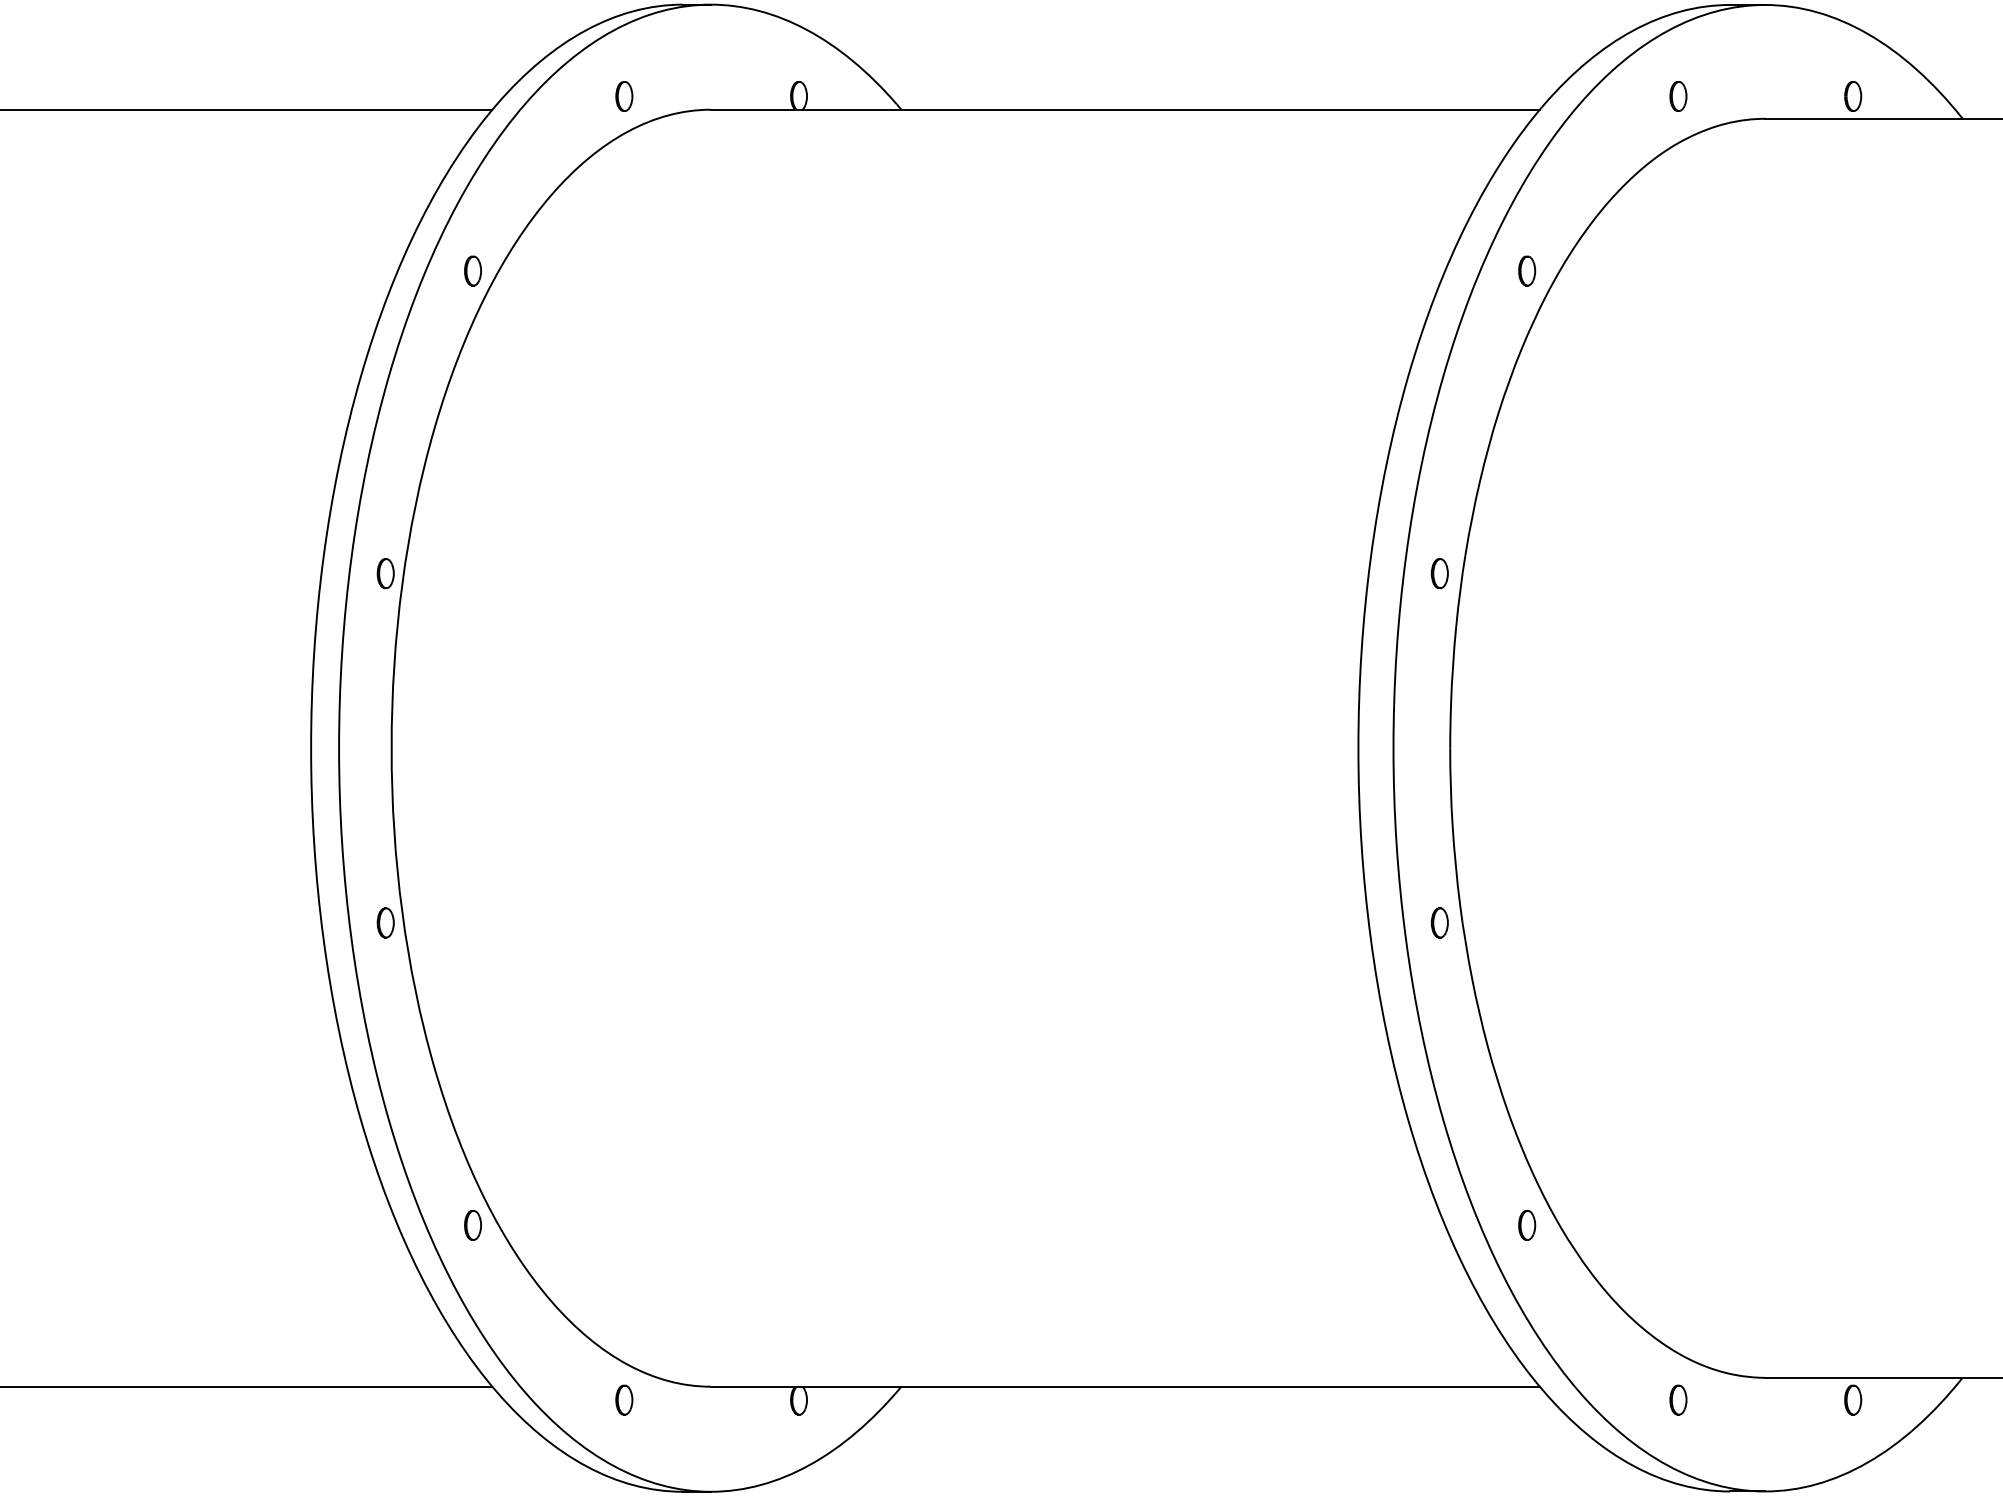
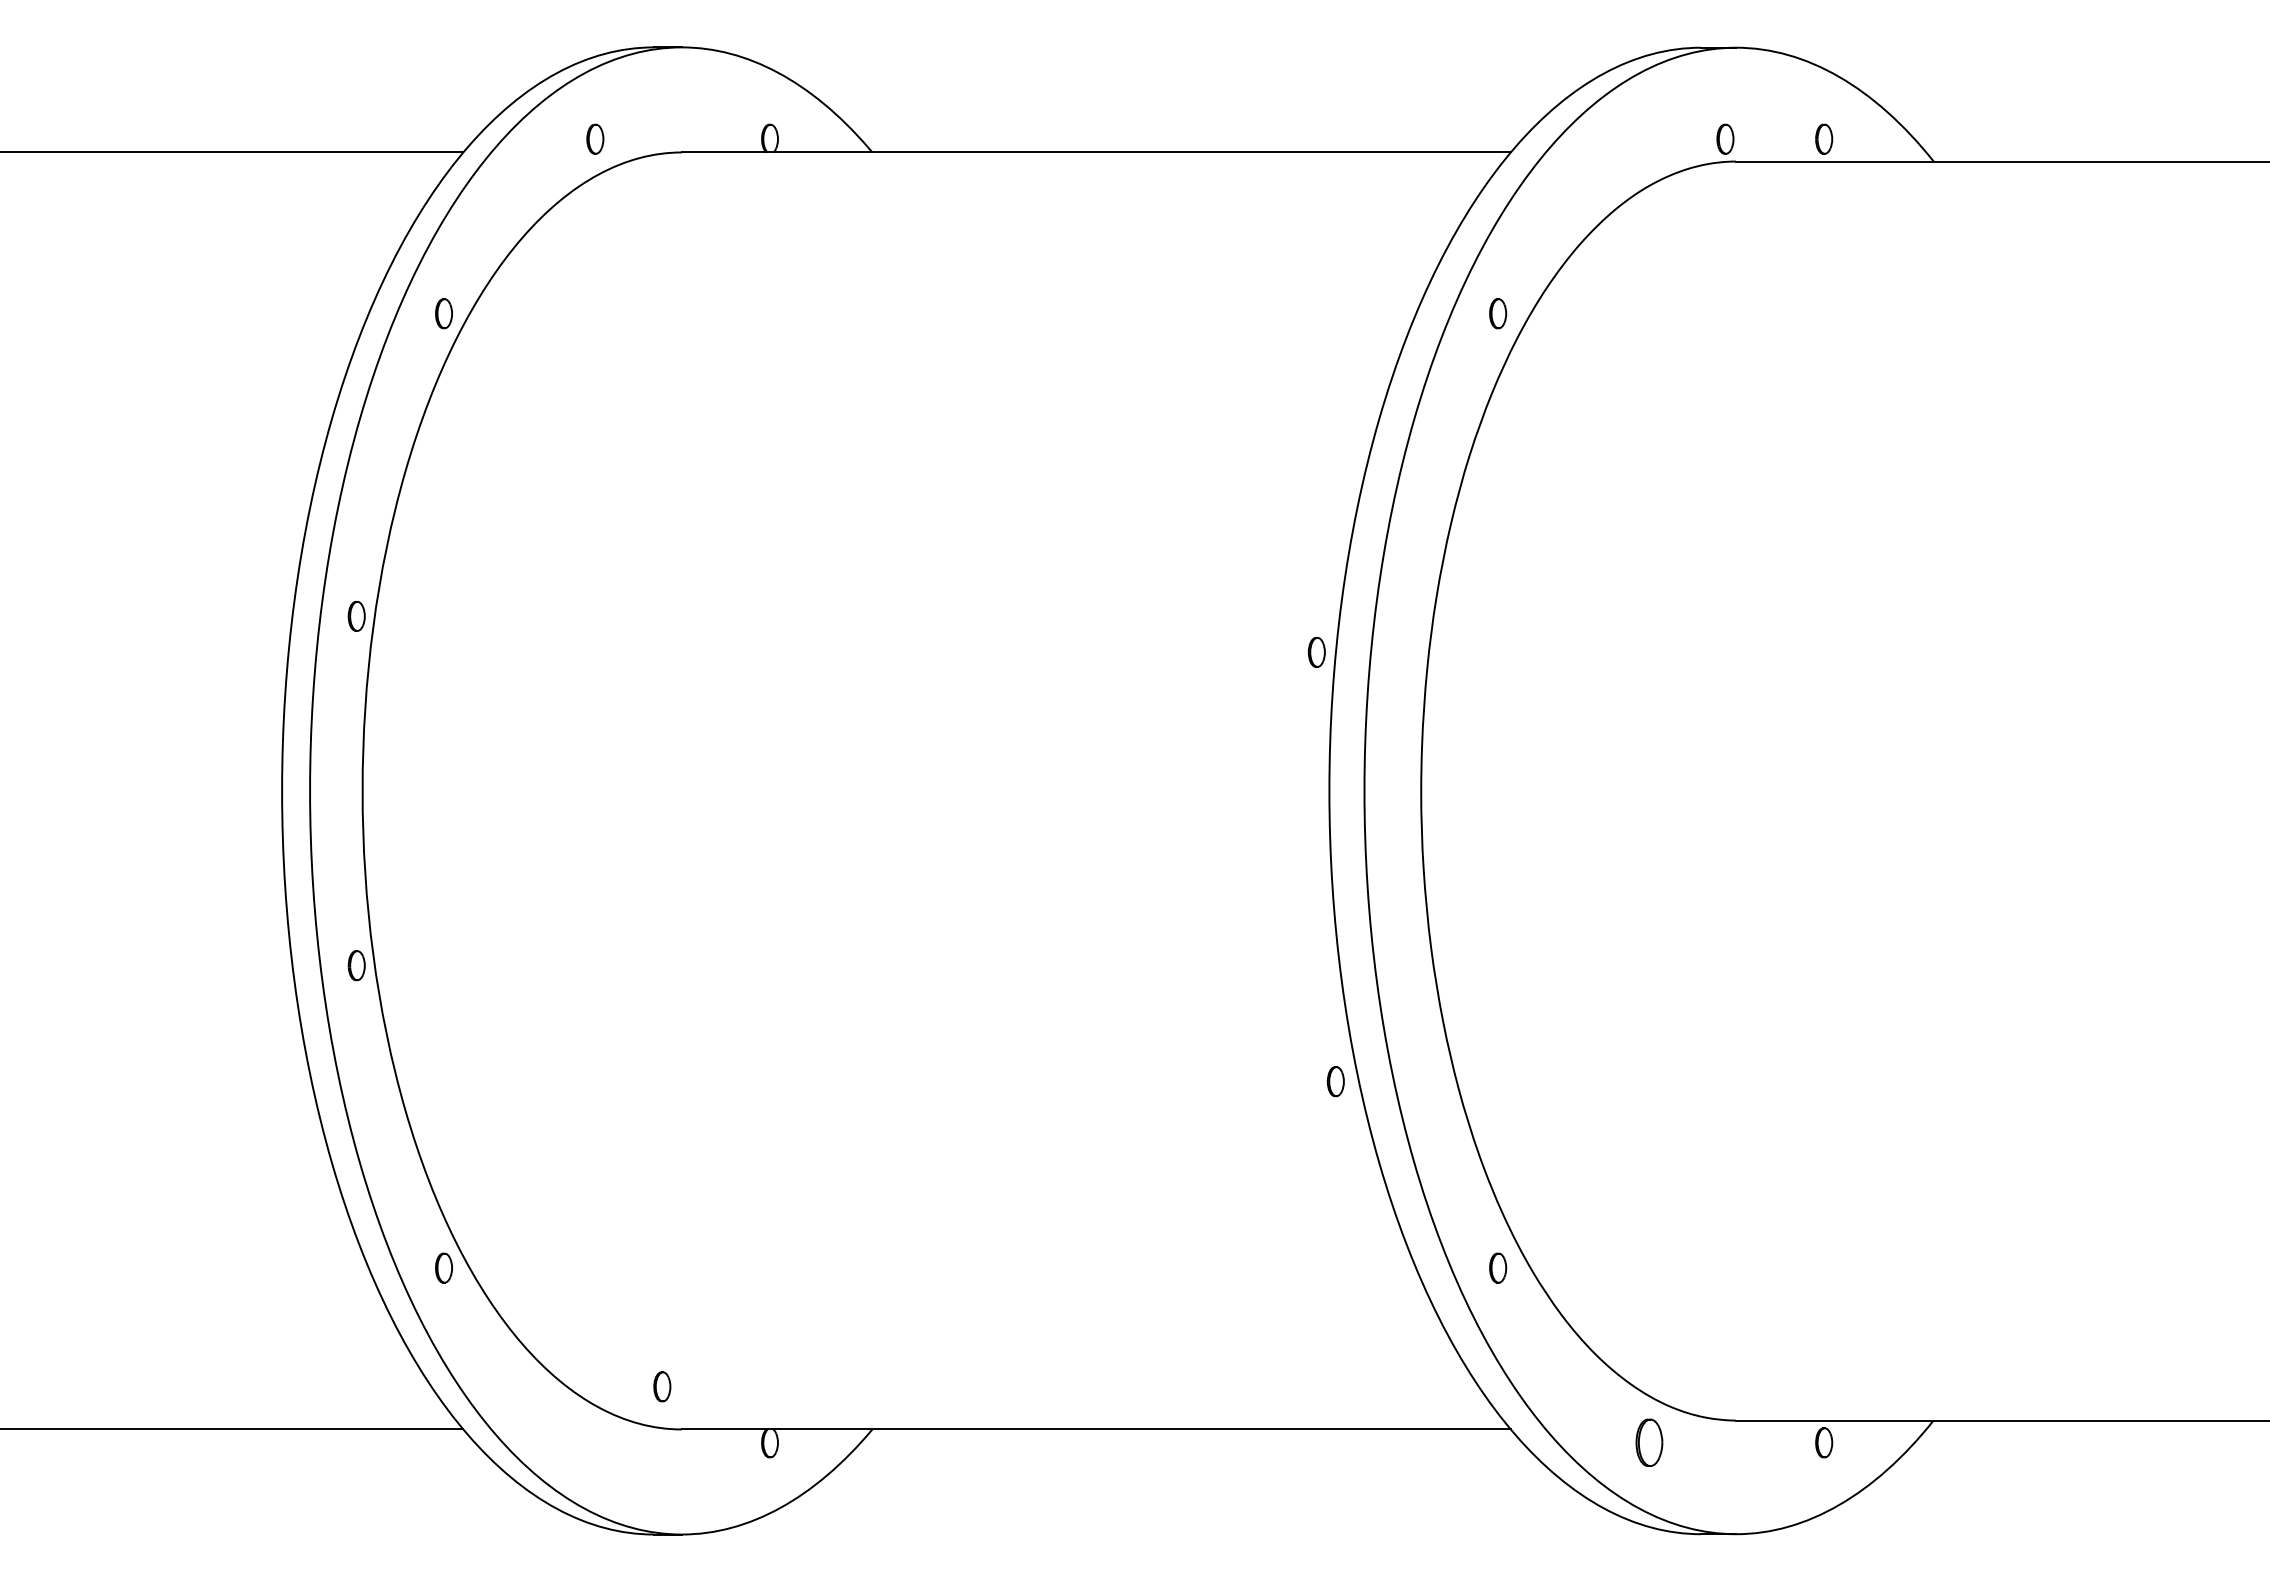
part: (1678, 95) -> (1725, 138), moved
part: (1439, 573) -> (1316, 652), moved
part: (1439, 922) -> (1335, 1081), moved
part: (624, 1399) -> (662, 1386), moved
part: (1678, 1399) -> (1649, 1442), size x1.6

